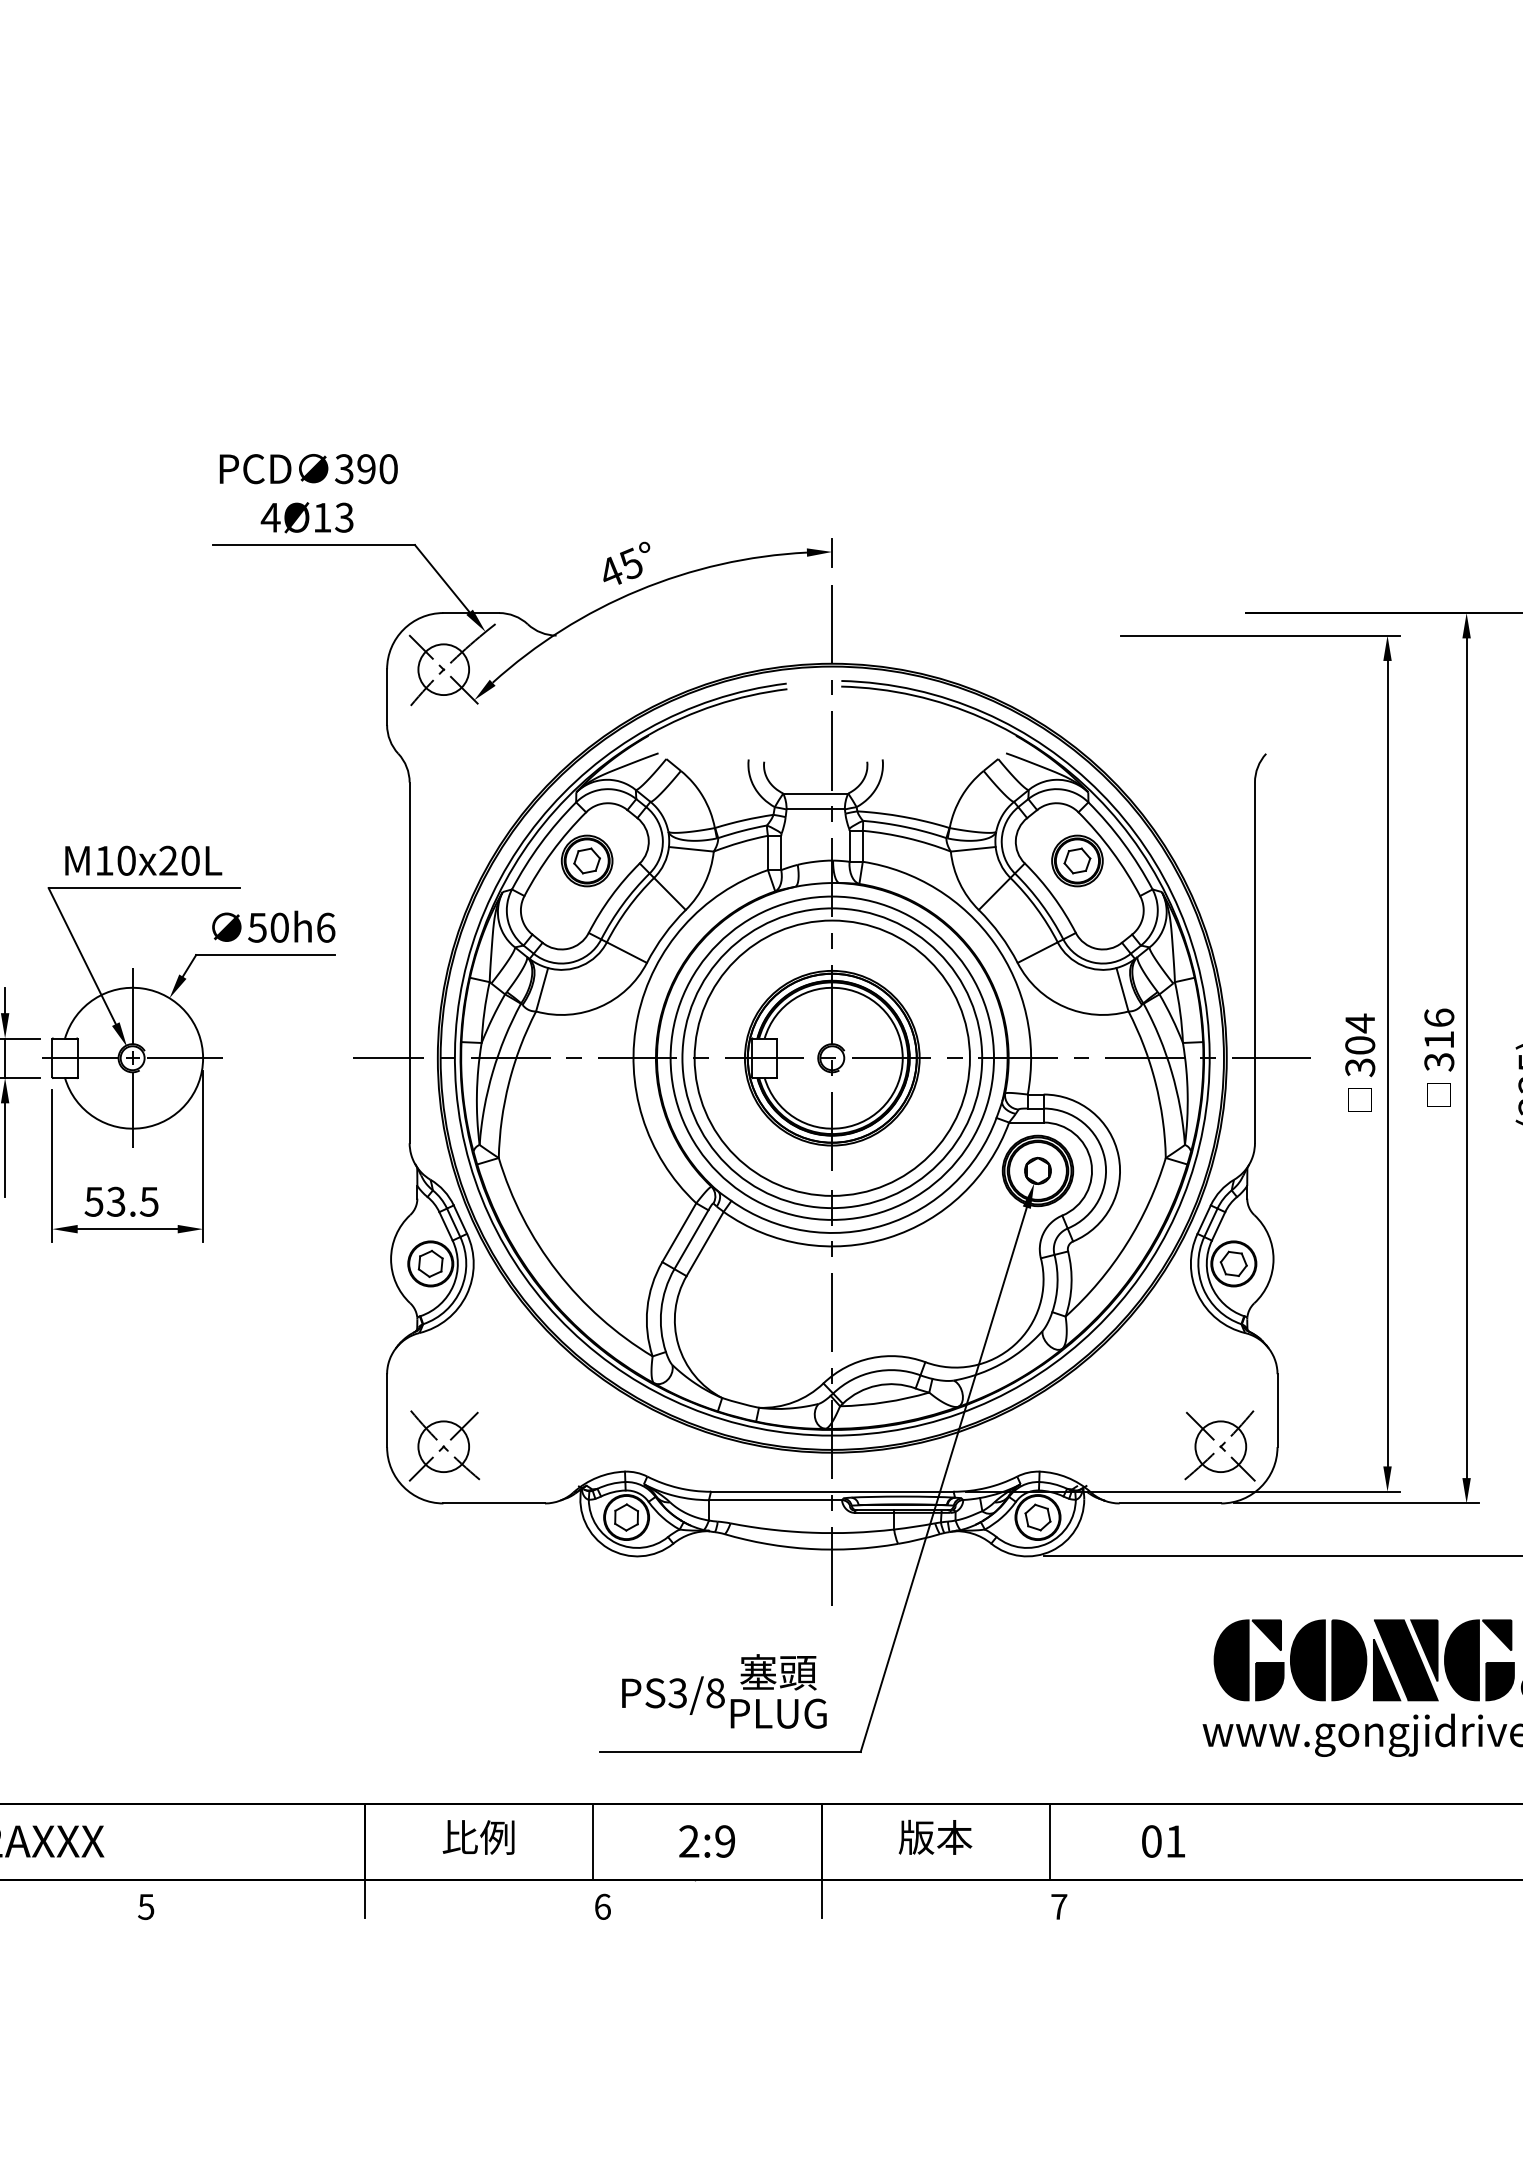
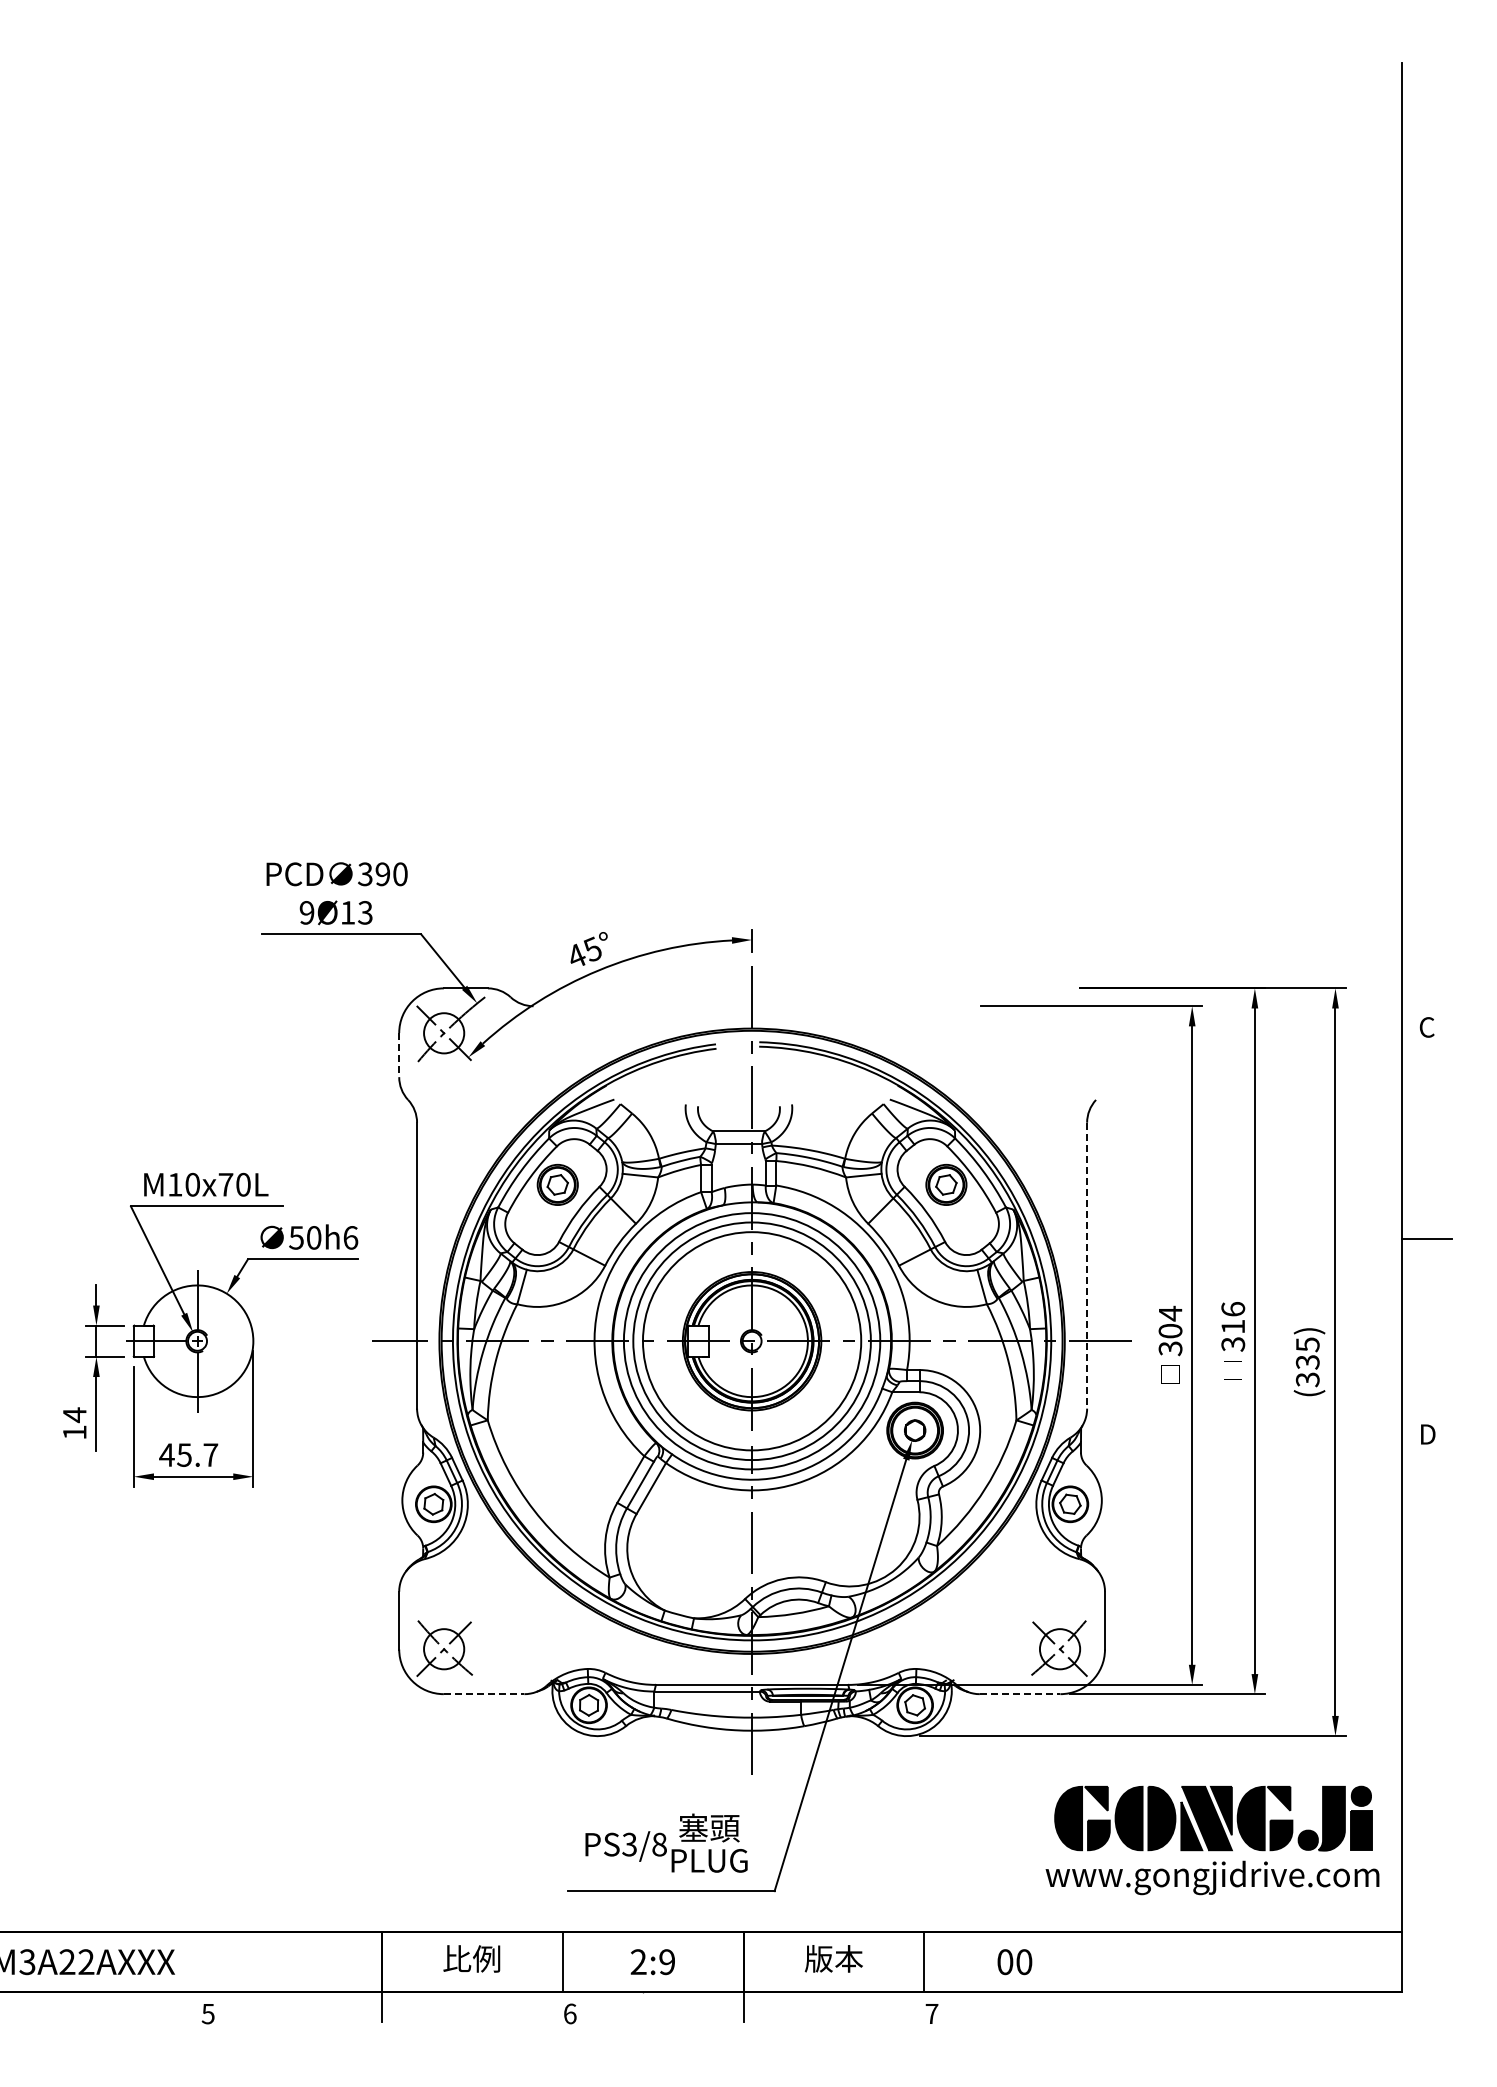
text: (270, 517) -> (306, 912), 4Ø13 -> 9Ø13
line: (387, 697) -> (399, 1055), solid -> dashed
text: (167, 860) -> (225, 1184), M10x20L -> M10x70L
line: (1255, 962) -> (1087, 1265), solid -> dashed
line: (184, 1058) -> (238, 1341), removed
text: (121, 1201) -> (188, 1454), 53.5 -> 45.7
line: (494, 1503) -> (484, 1694), solid -> dashed
line: (1170, 1503) -> (1020, 1694), solid -> dashed
text: (1175, 1841) -> (1024, 1962), 01 -> 00

